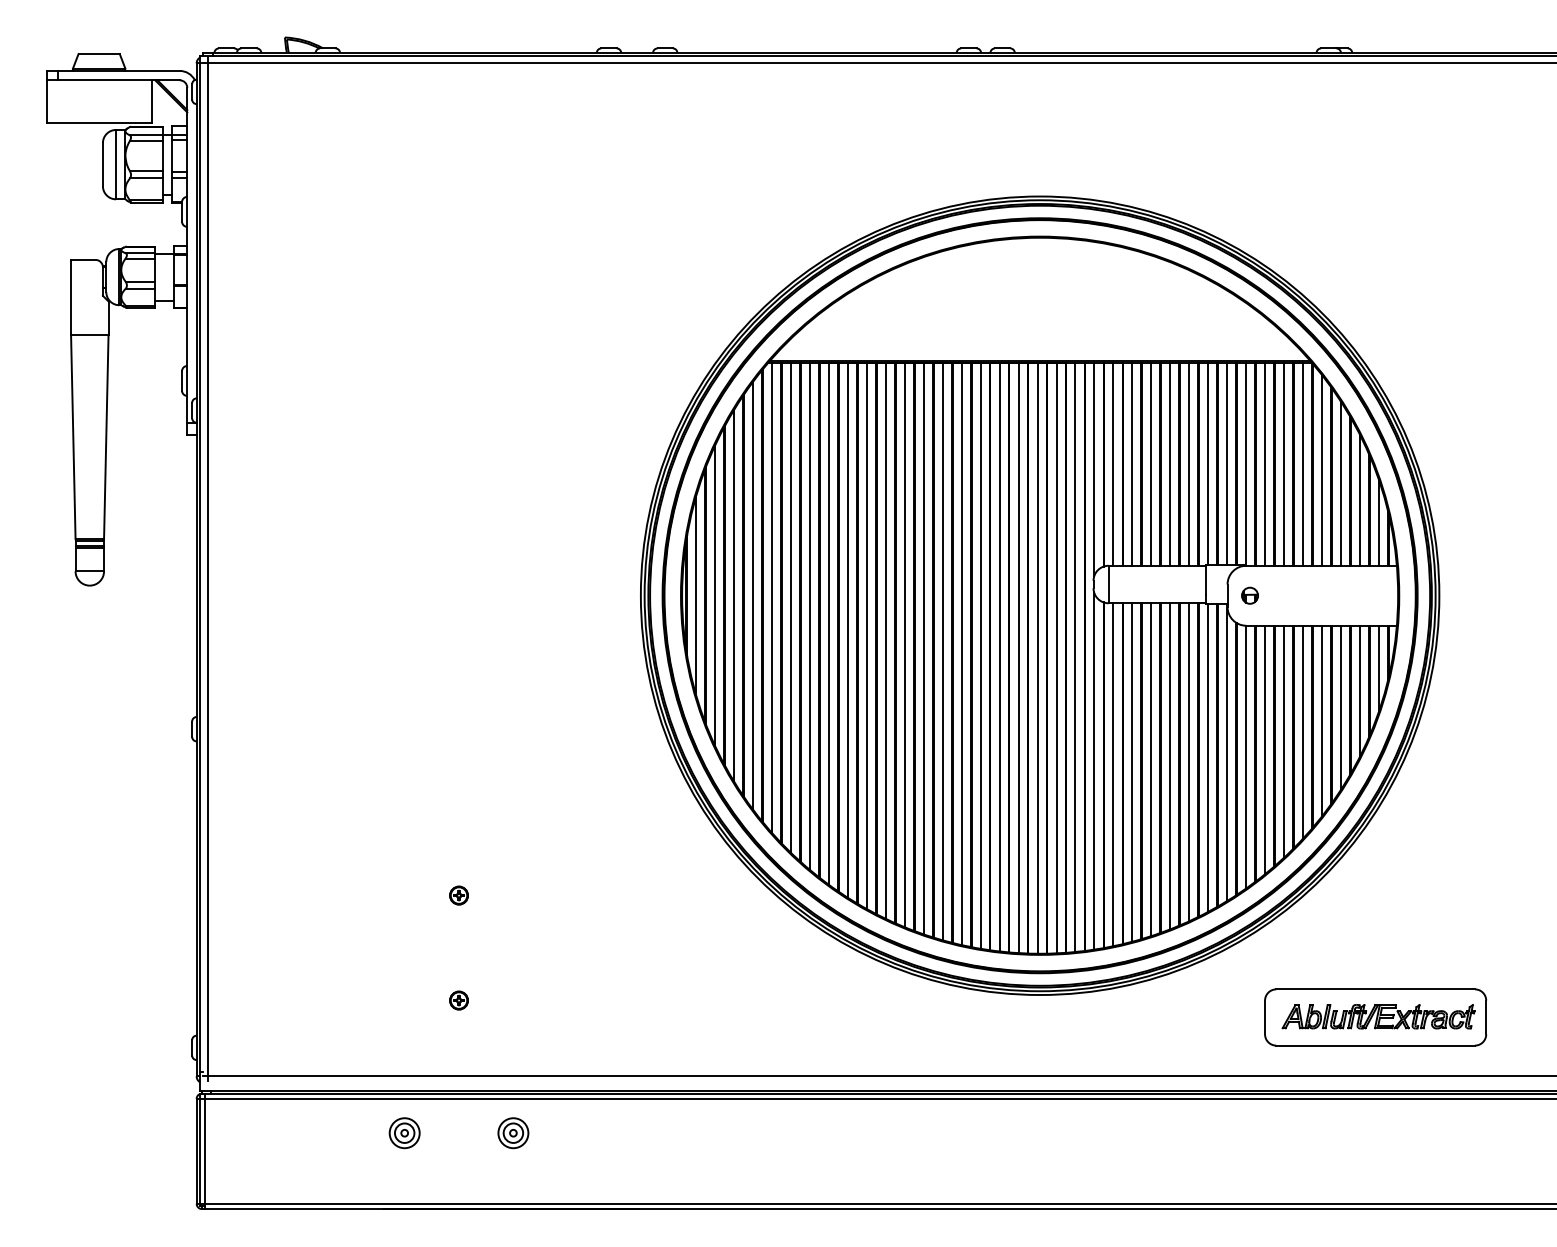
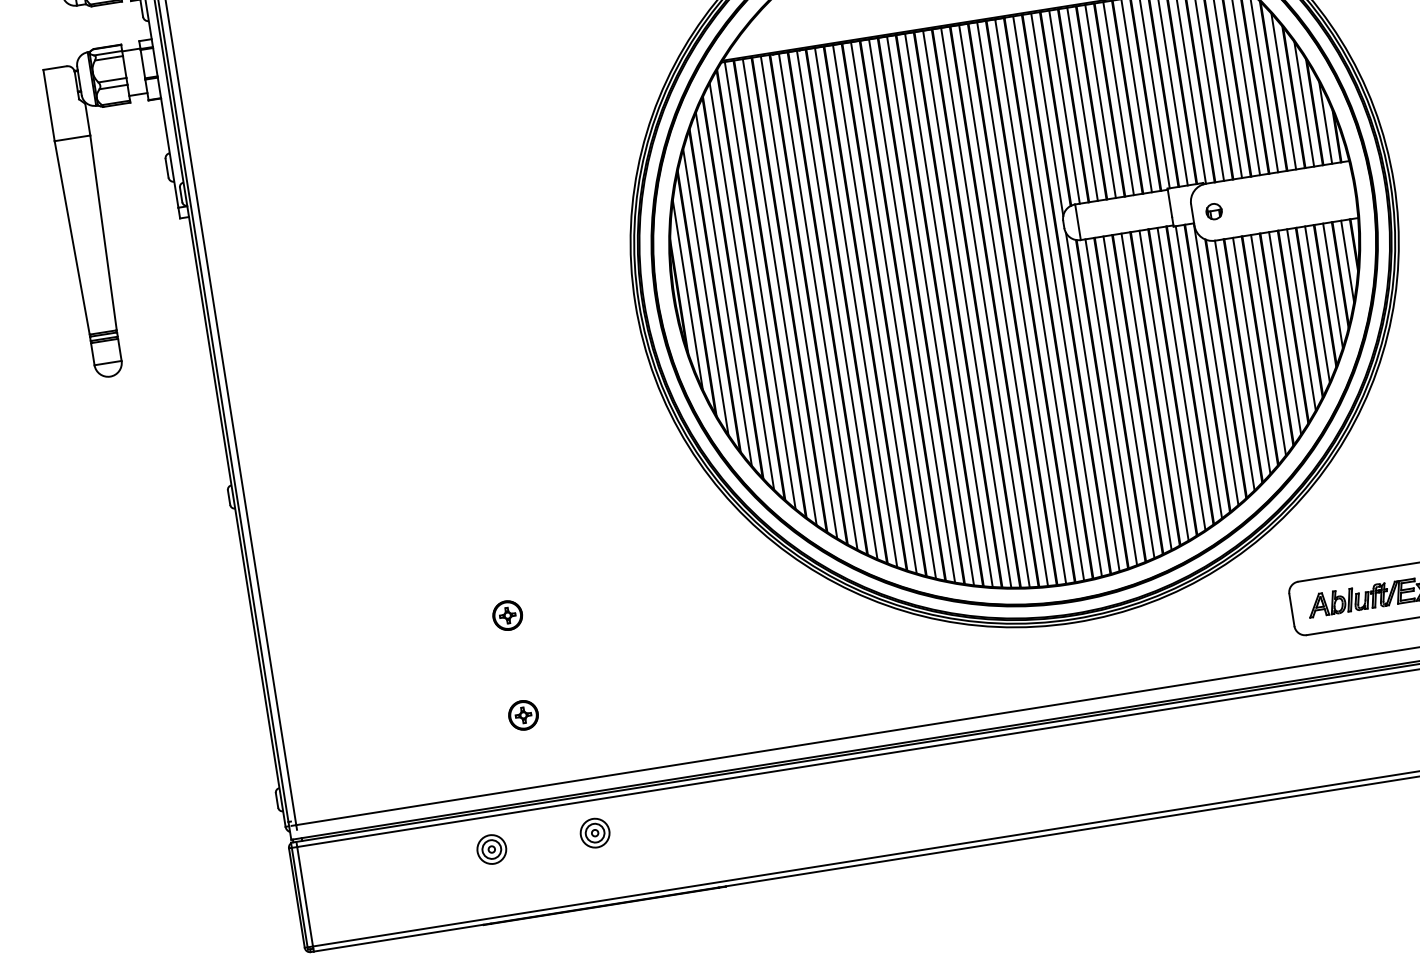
part: (458, 895) -> (507, 615), size x1.67
part: (458, 1000) -> (522, 715), size x1.67

